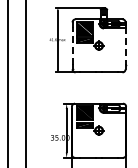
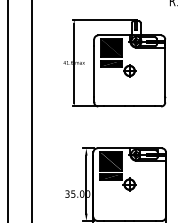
line: (72, 45) -> (94, 70), dashed -> solid
line: (125, 46) -> (165, 71), dashed -> solid

